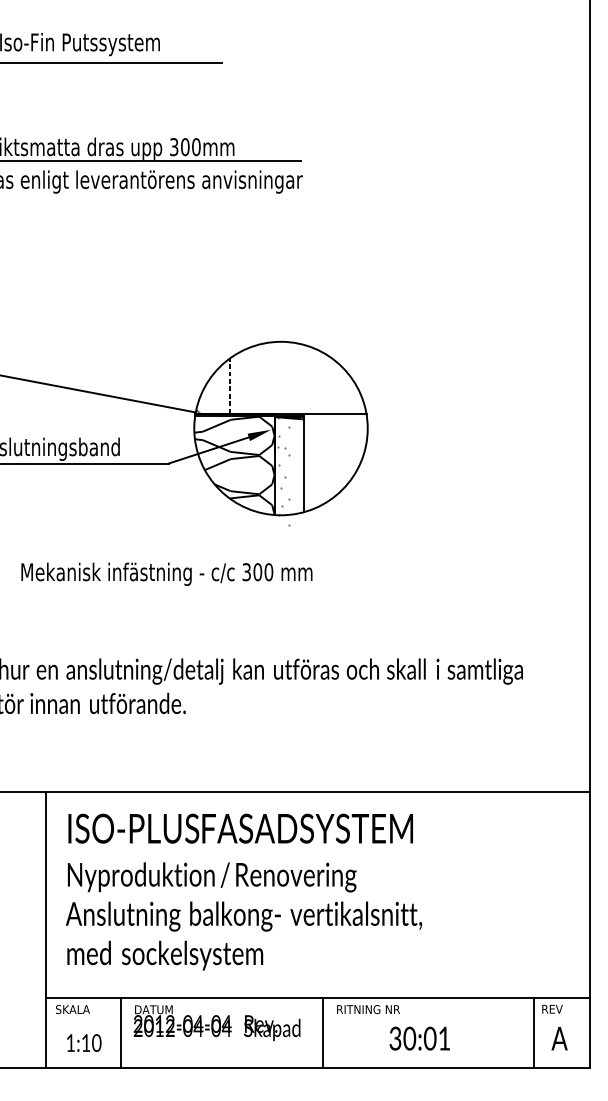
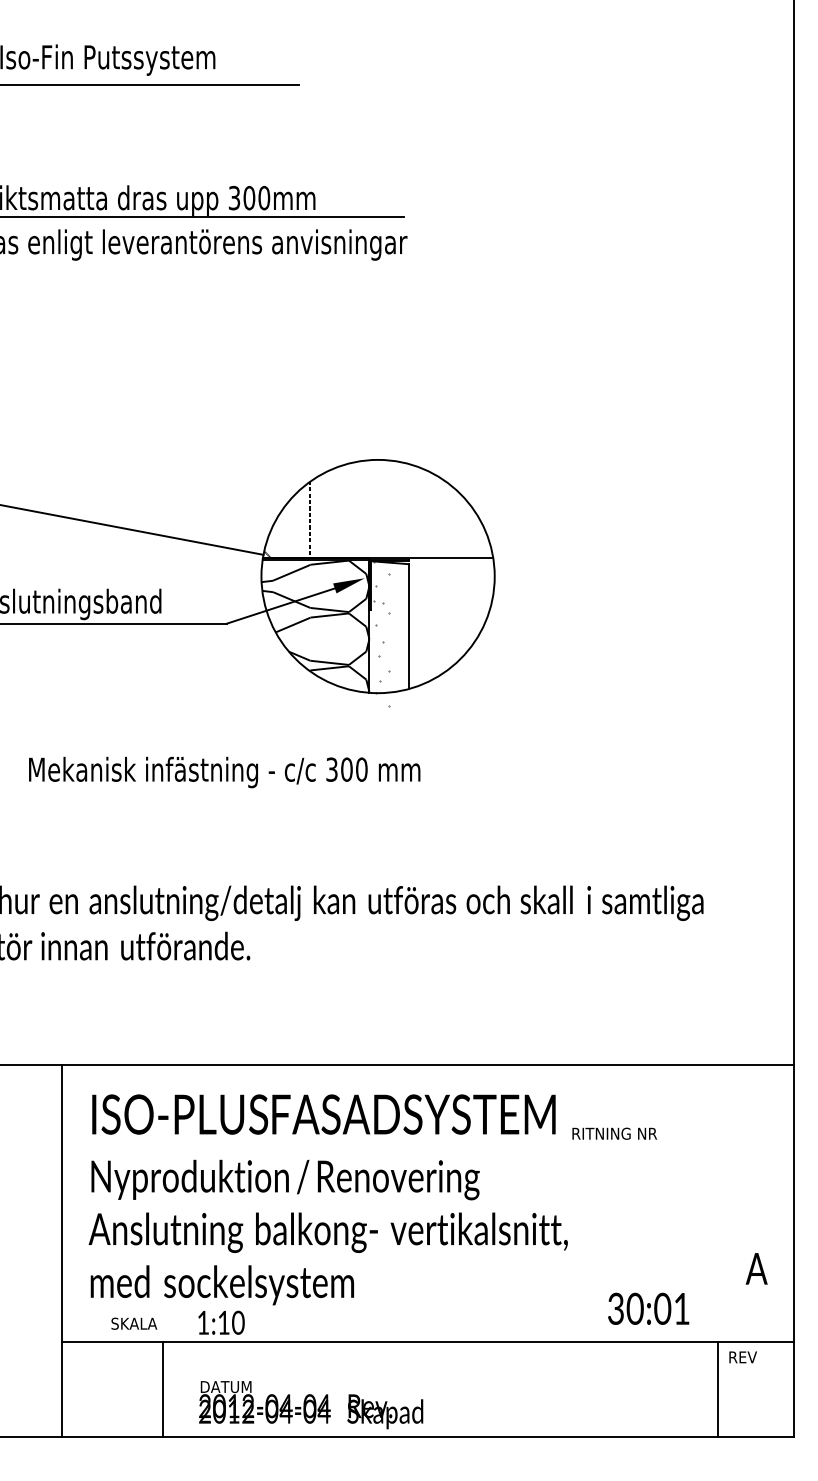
text: (73, 1009) -> (134, 1323), moved
text: (368, 1009) -> (614, 1133), moved
text: (217, 1023) -> (311, 1405), moved
line: (322, 1032) -> (434, 1388), removed
text: (419, 1038) -> (648, 1308), moved
text: (559, 1038) -> (756, 1268), moved
text: (84, 1042) -> (221, 1322), moved

